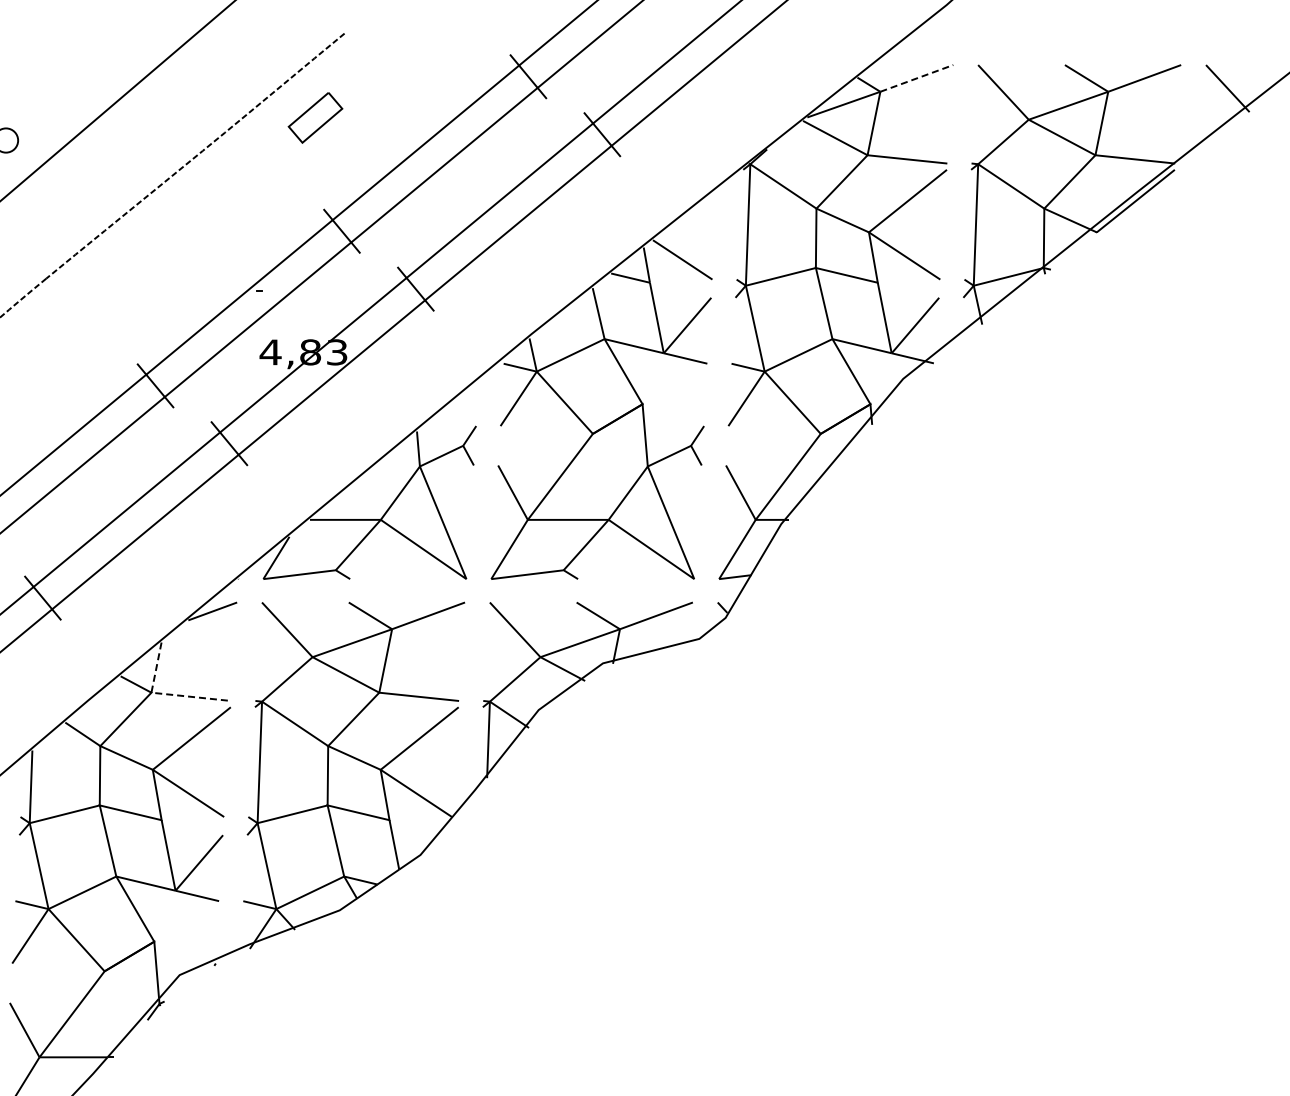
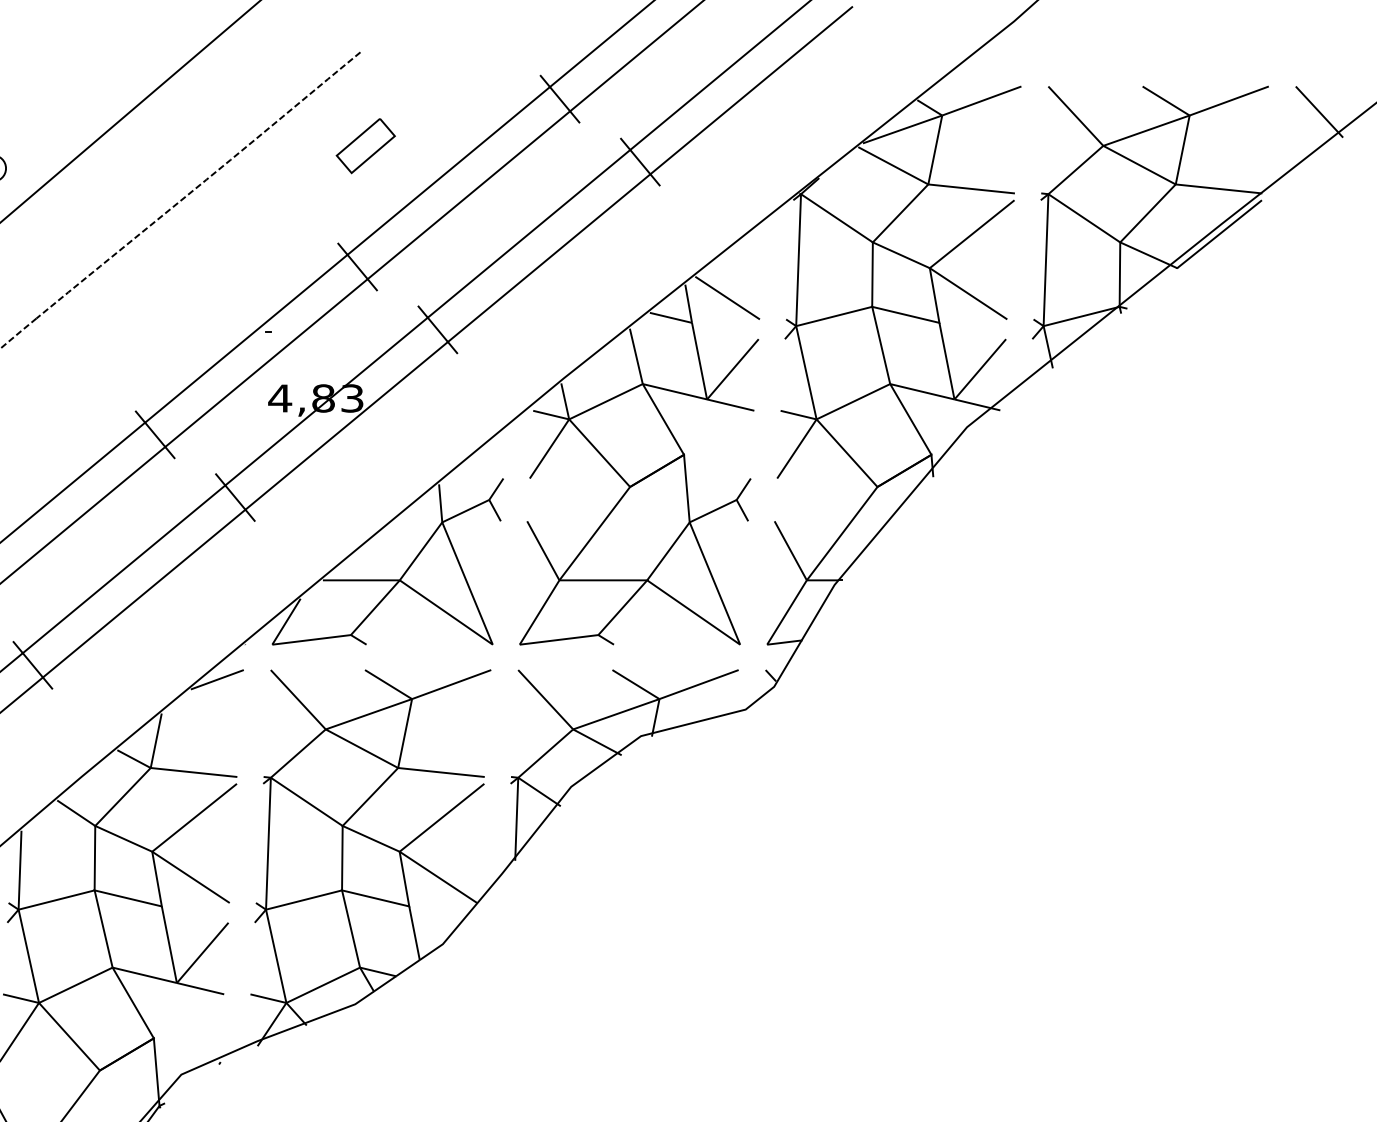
line: (916, 78) -> (981, 101), dashed -> solid
part: (315, 117) -> (365, 145), moved
line: (165, 694) -> (166, 769), dashed -> solid

